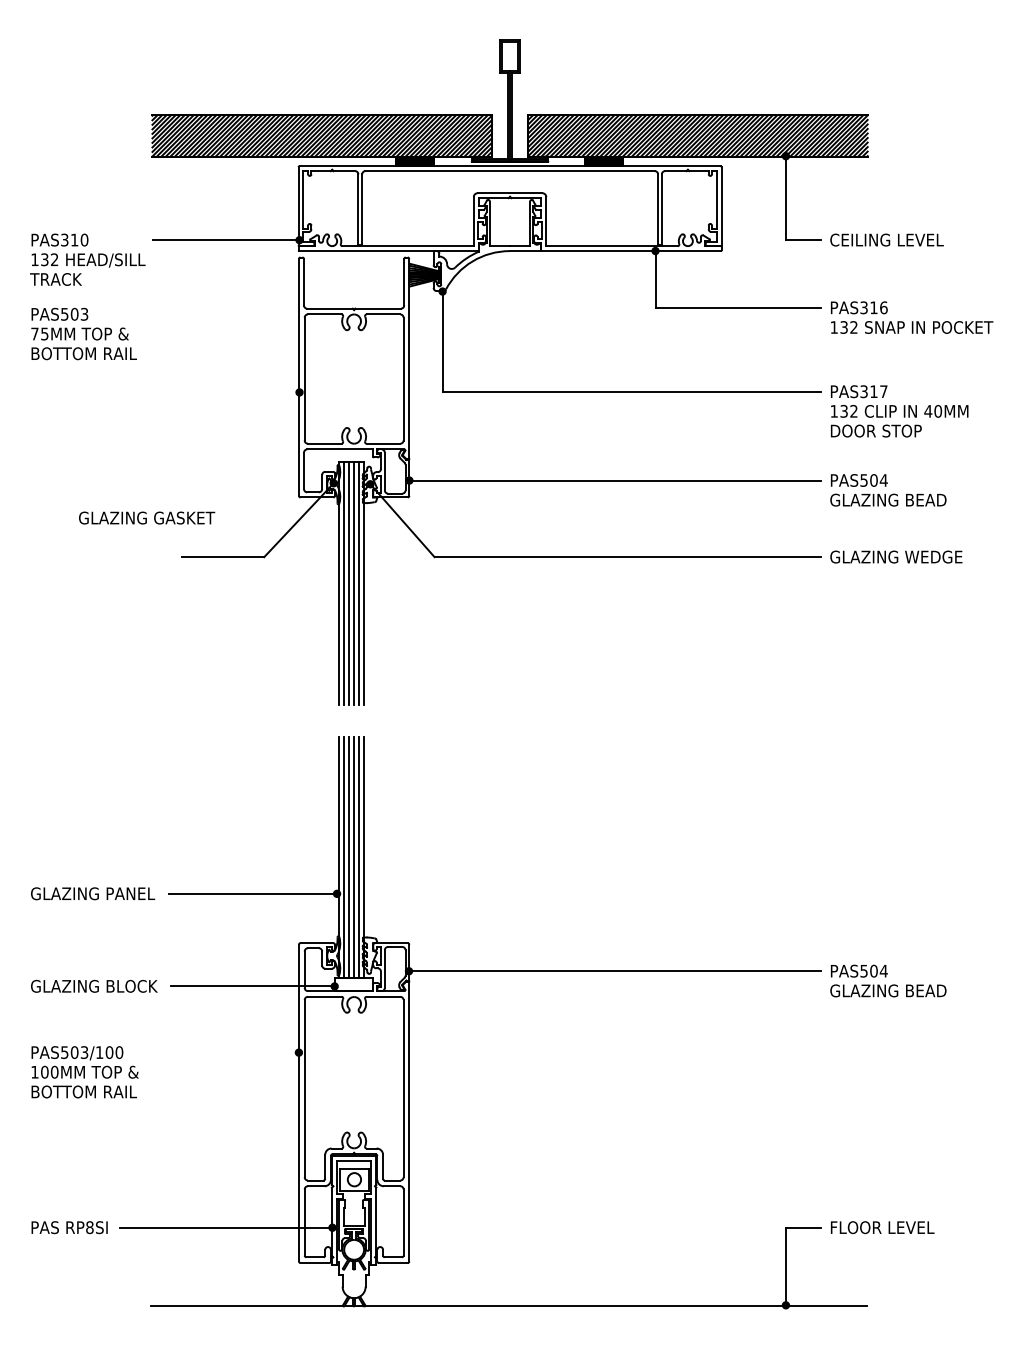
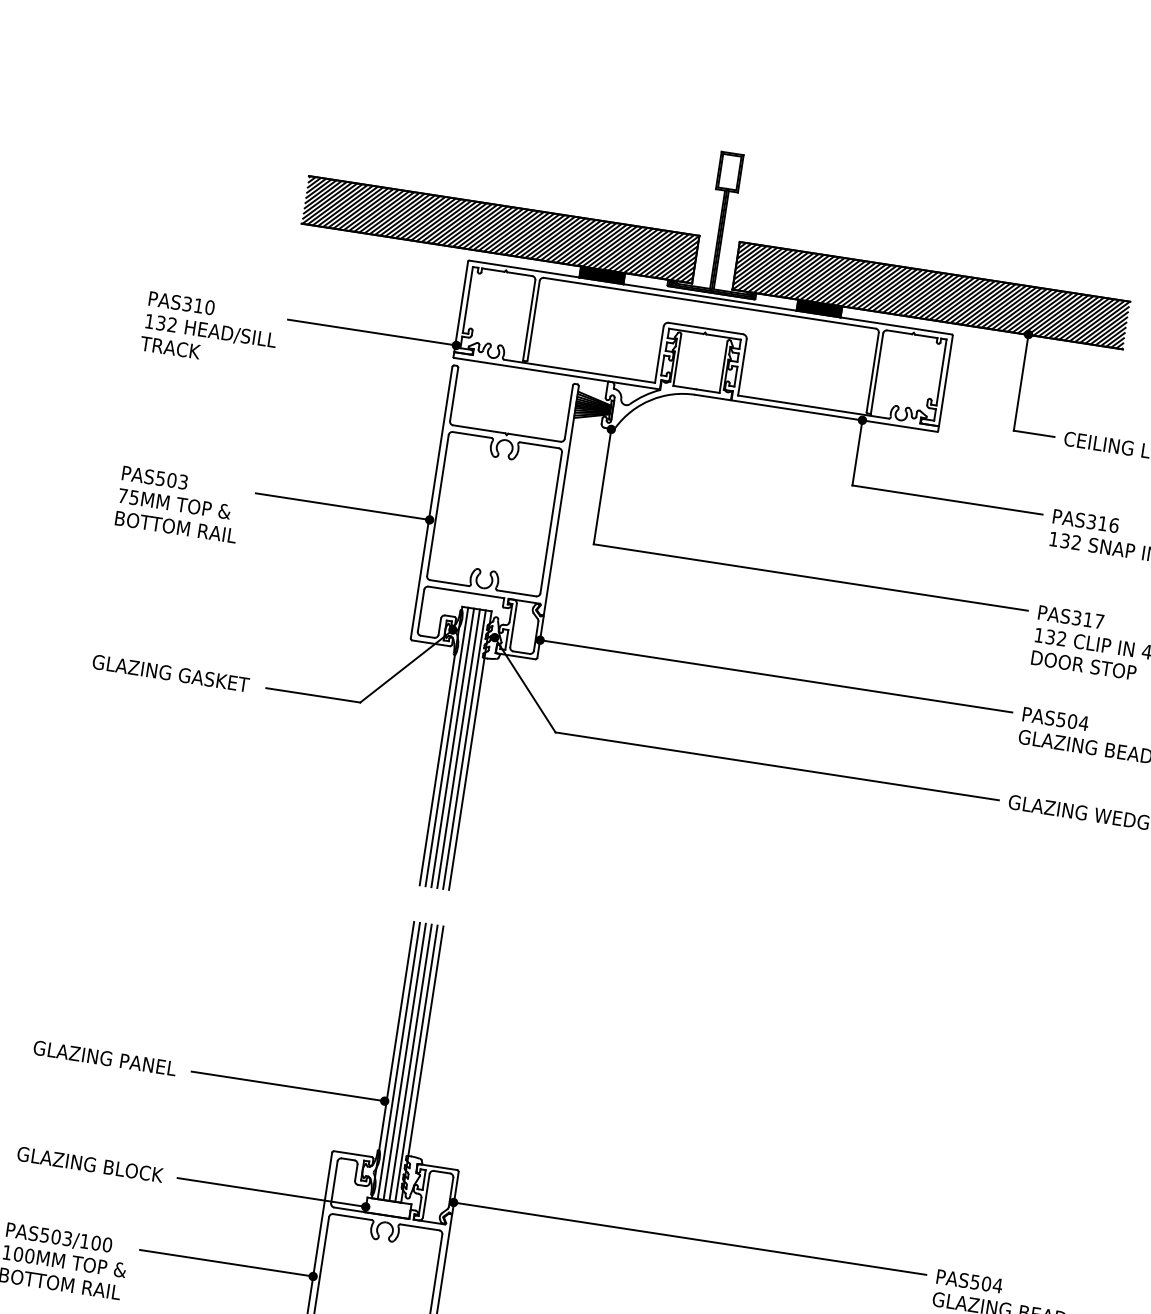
text: (83, 333) -> (178, 503), moved
line: (223, 392) -> (342, 506), added
text: (147, 517) -> (171, 672), moved
line: (222, 1052) -> (225, 1262), added

